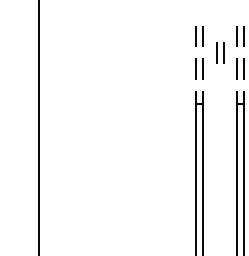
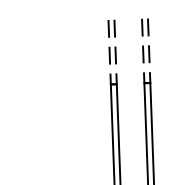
part: (220, 52) -> (129, 41), removed

